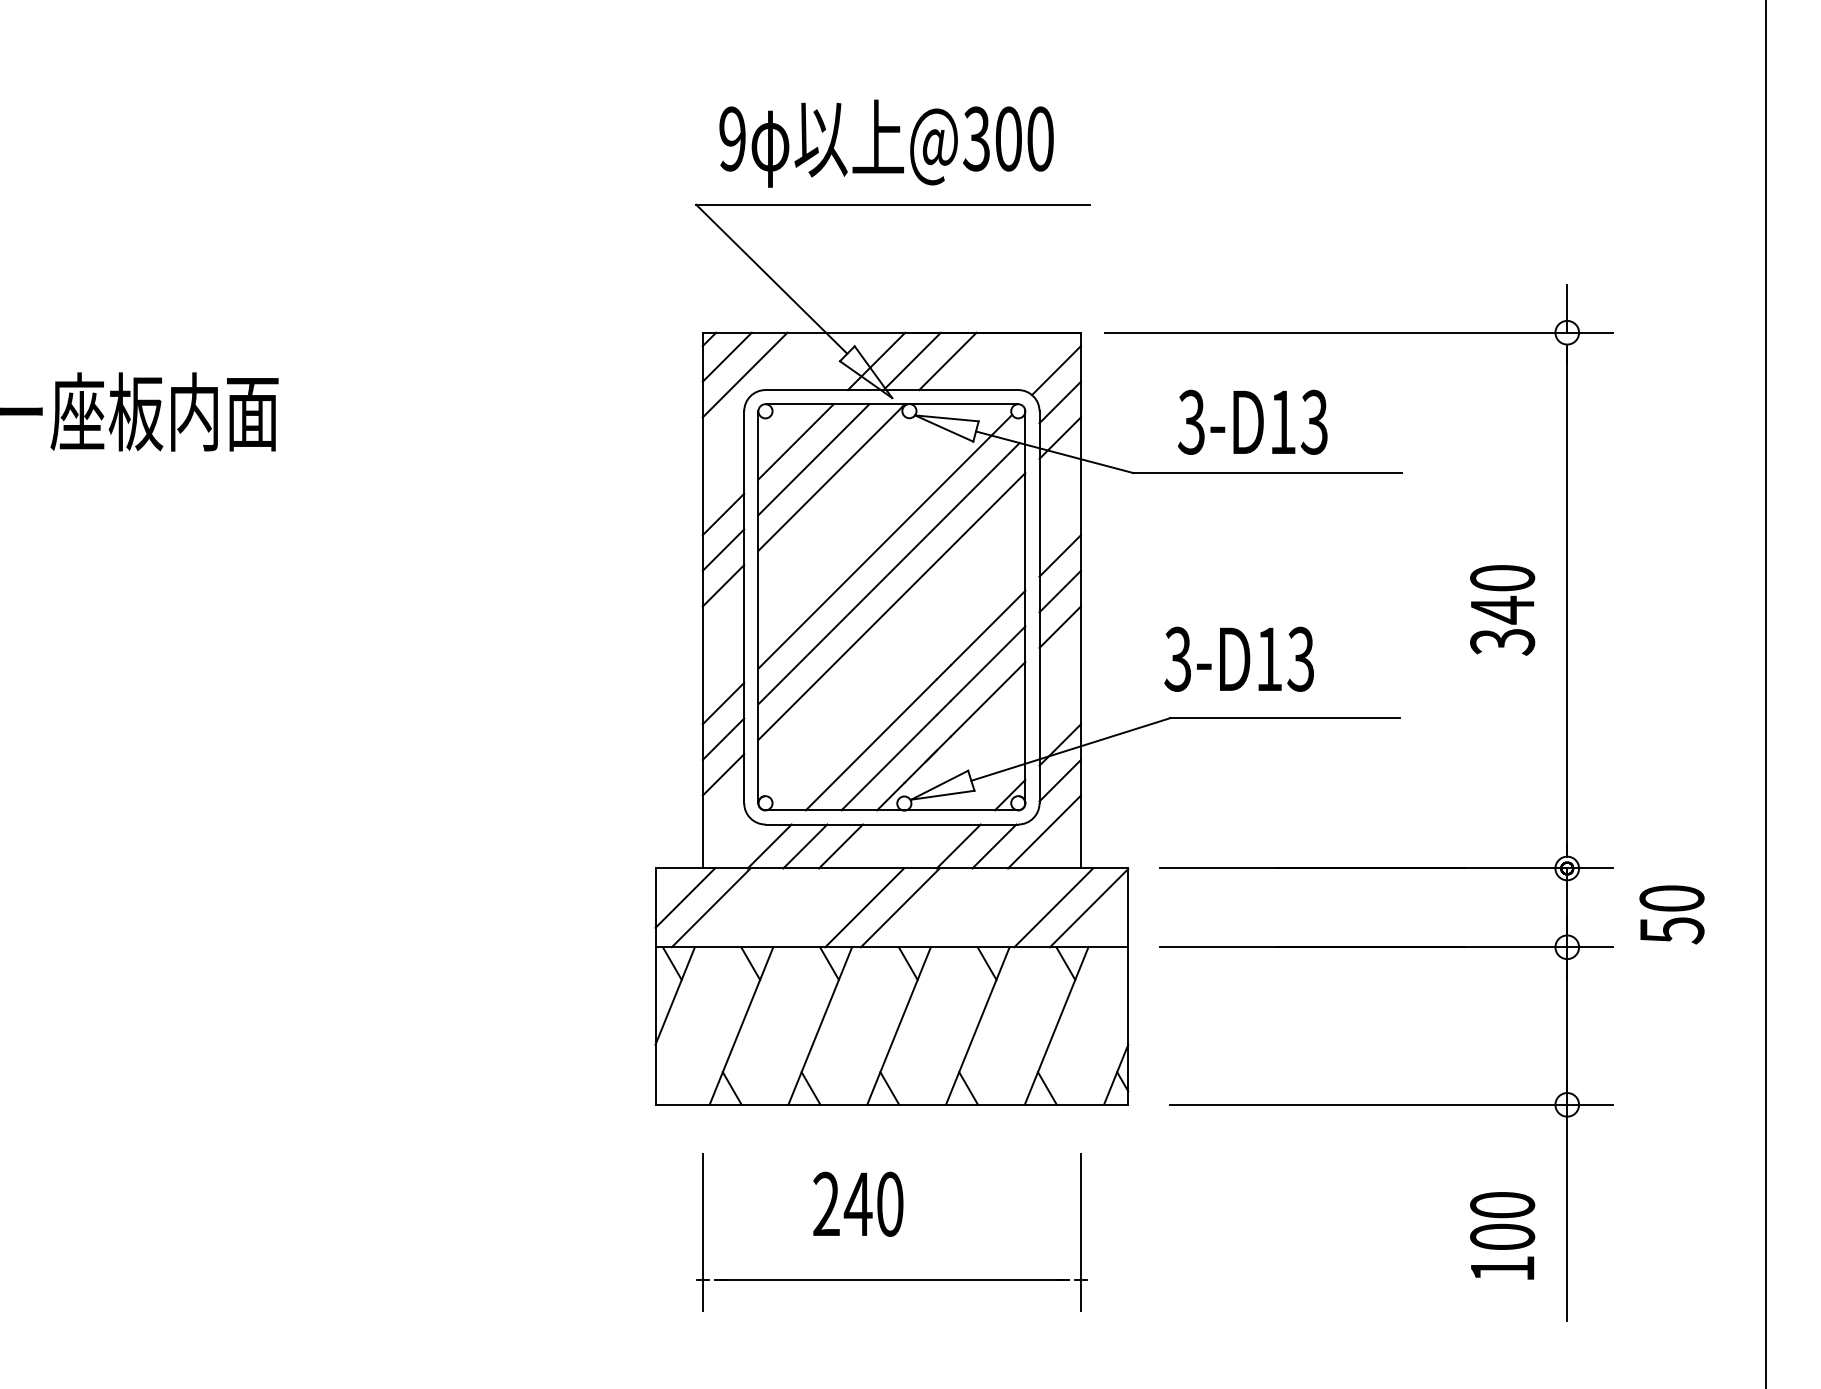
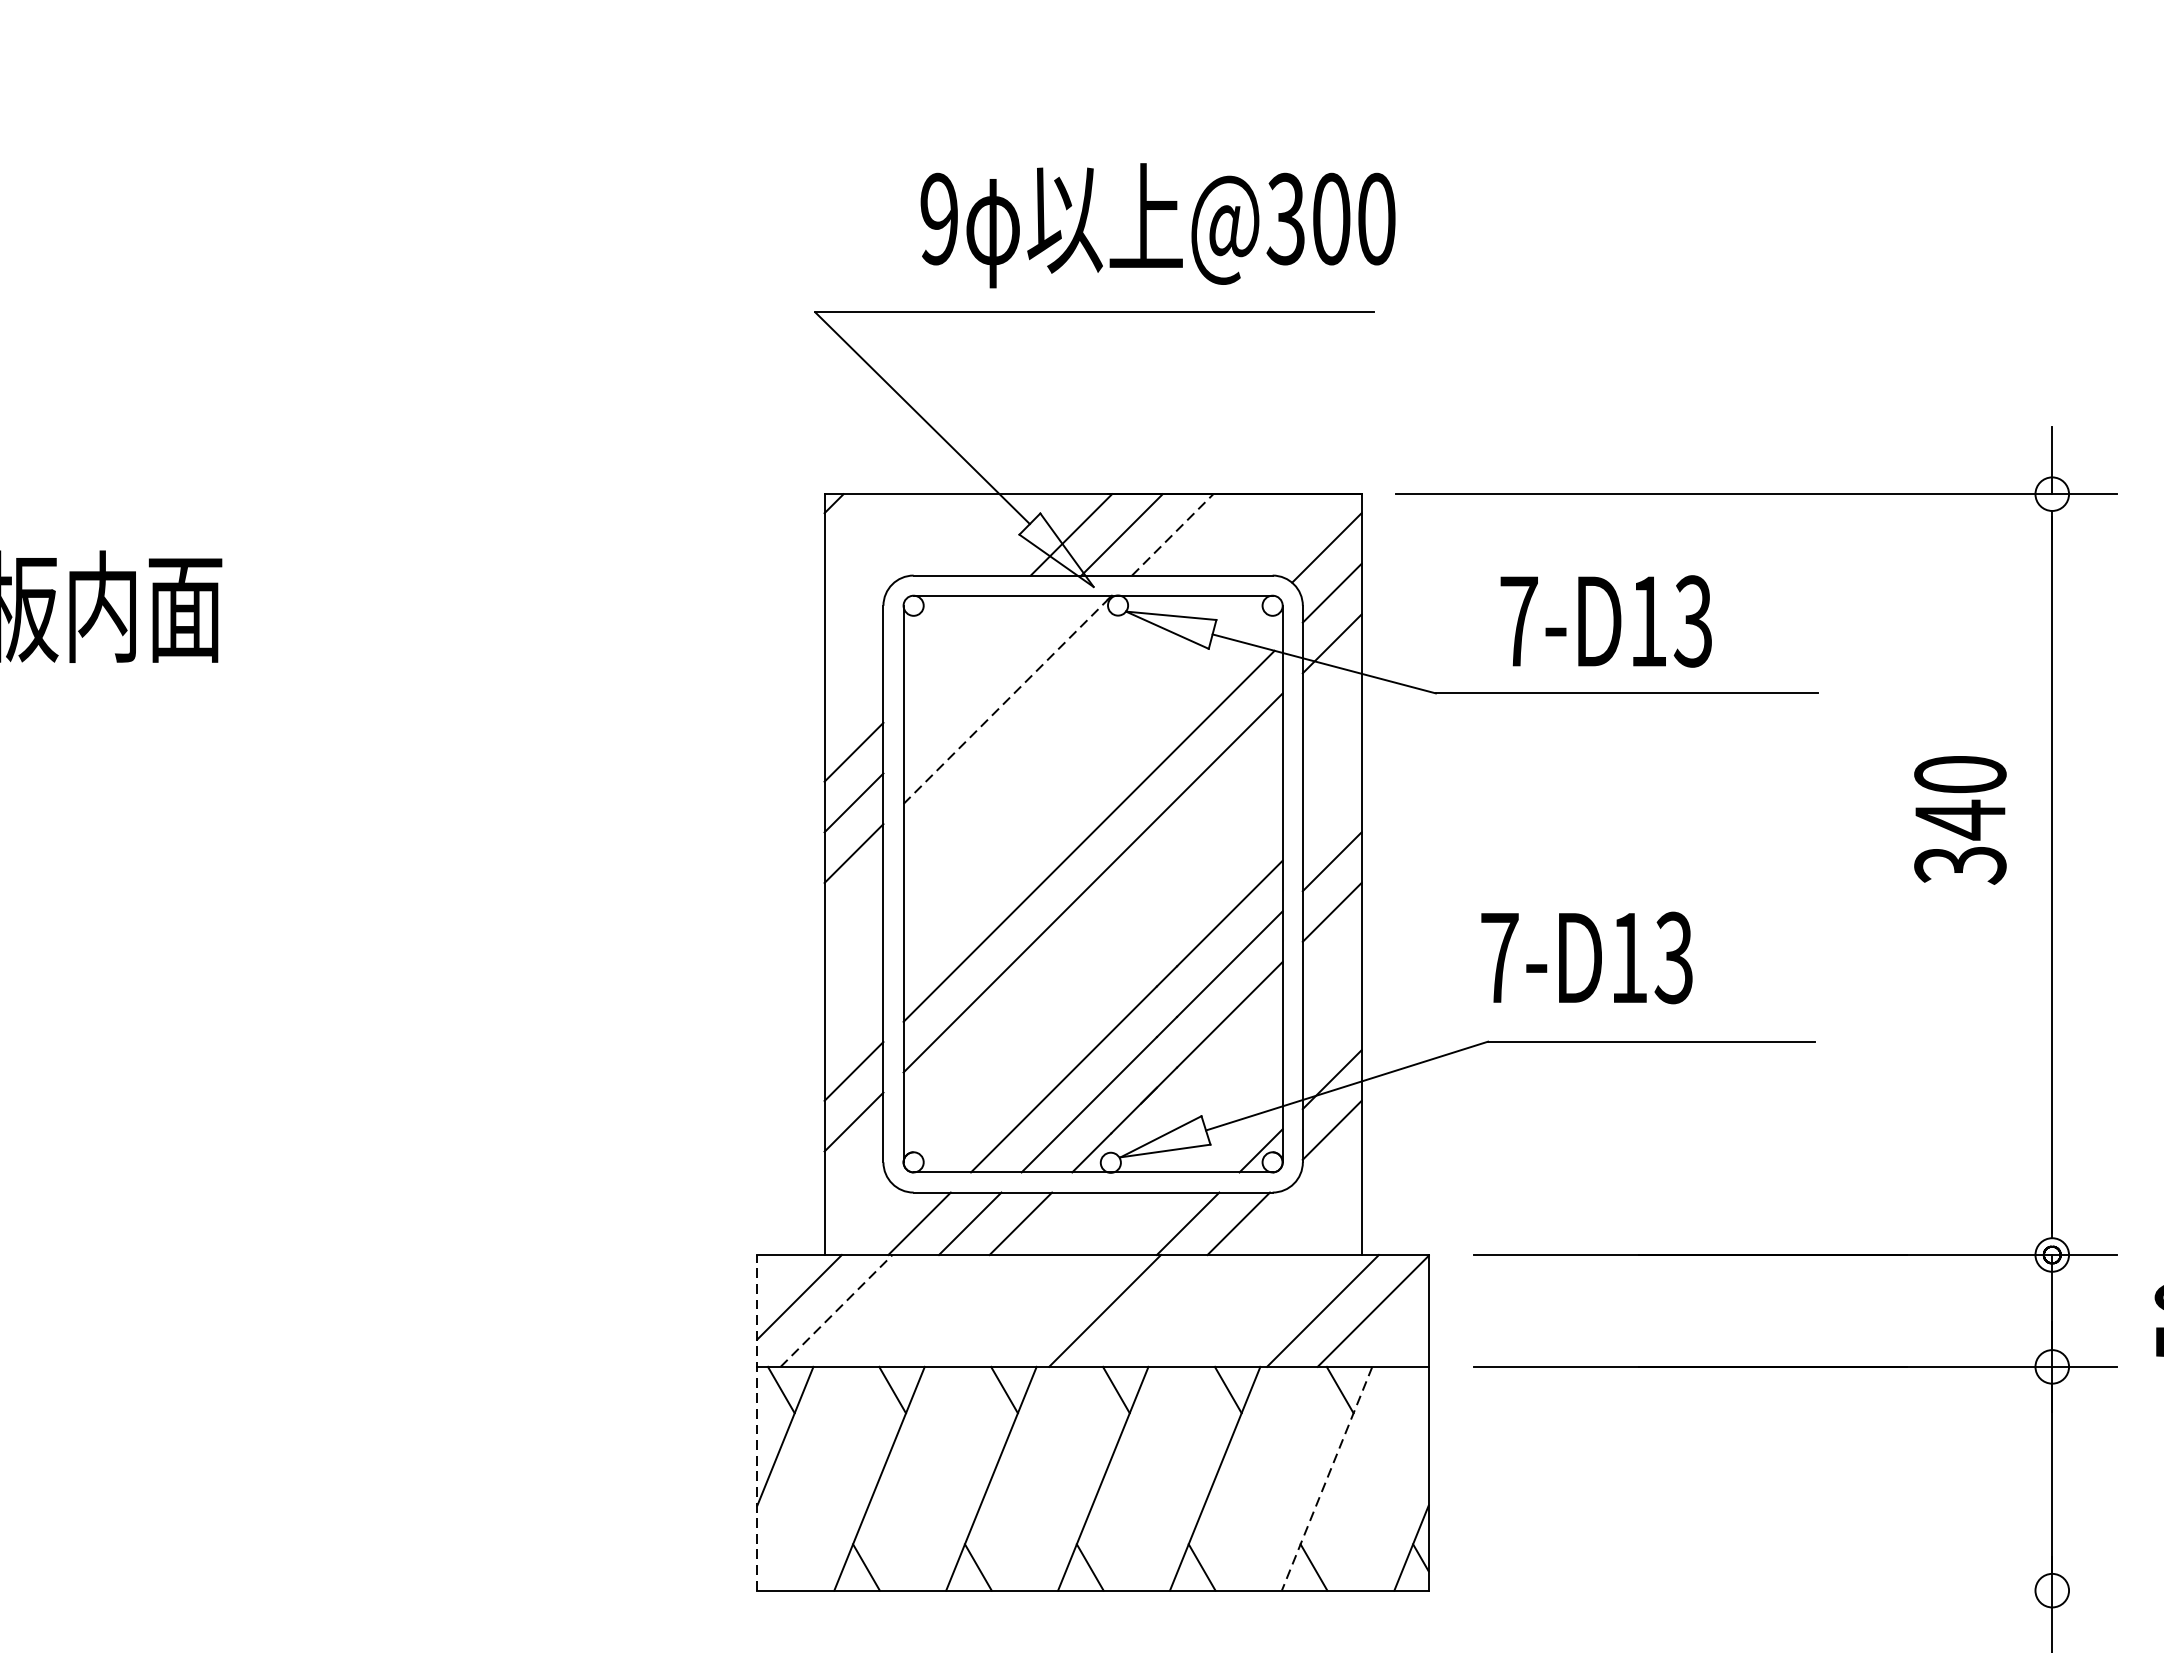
text: (886, 143) -> (1157, 225), moved
line: (726, 356) -> (858, 527), removed
line: (947, 361) -> (1172, 535), solid -> dashed
line: (744, 374) -> (883, 553), removed
text: (1191, 421) -> (1518, 620), 3-D13 -> 7-D13
line: (795, 441) -> (956, 648), removed
line: (813, 459) -> (981, 674), removed
line: (831, 477) -> (1007, 699), solid -> dashed
line: (885, 541) -> (1084, 790), removed
line: (1059, 555) -> (1331, 810), removed
text: (1502, 610) -> (1960, 820), moved
text: (1177, 658) -> (1498, 956), 3-D13 -> 7-D13
line: (723, 703) -> (854, 1020), removed
line: (1044, 831) -> (1309, 1202), removed
line: (711, 907) -> (836, 1310), solid -> dashed
line: (864, 907) -> (1054, 1310), removed
line: (655, 986) -> (757, 1422), solid -> dashed
line: (1056, 1026) -> (1326, 1479), solid -> dashed
line: (1390, 1104) -> (1801, 1590), removed

